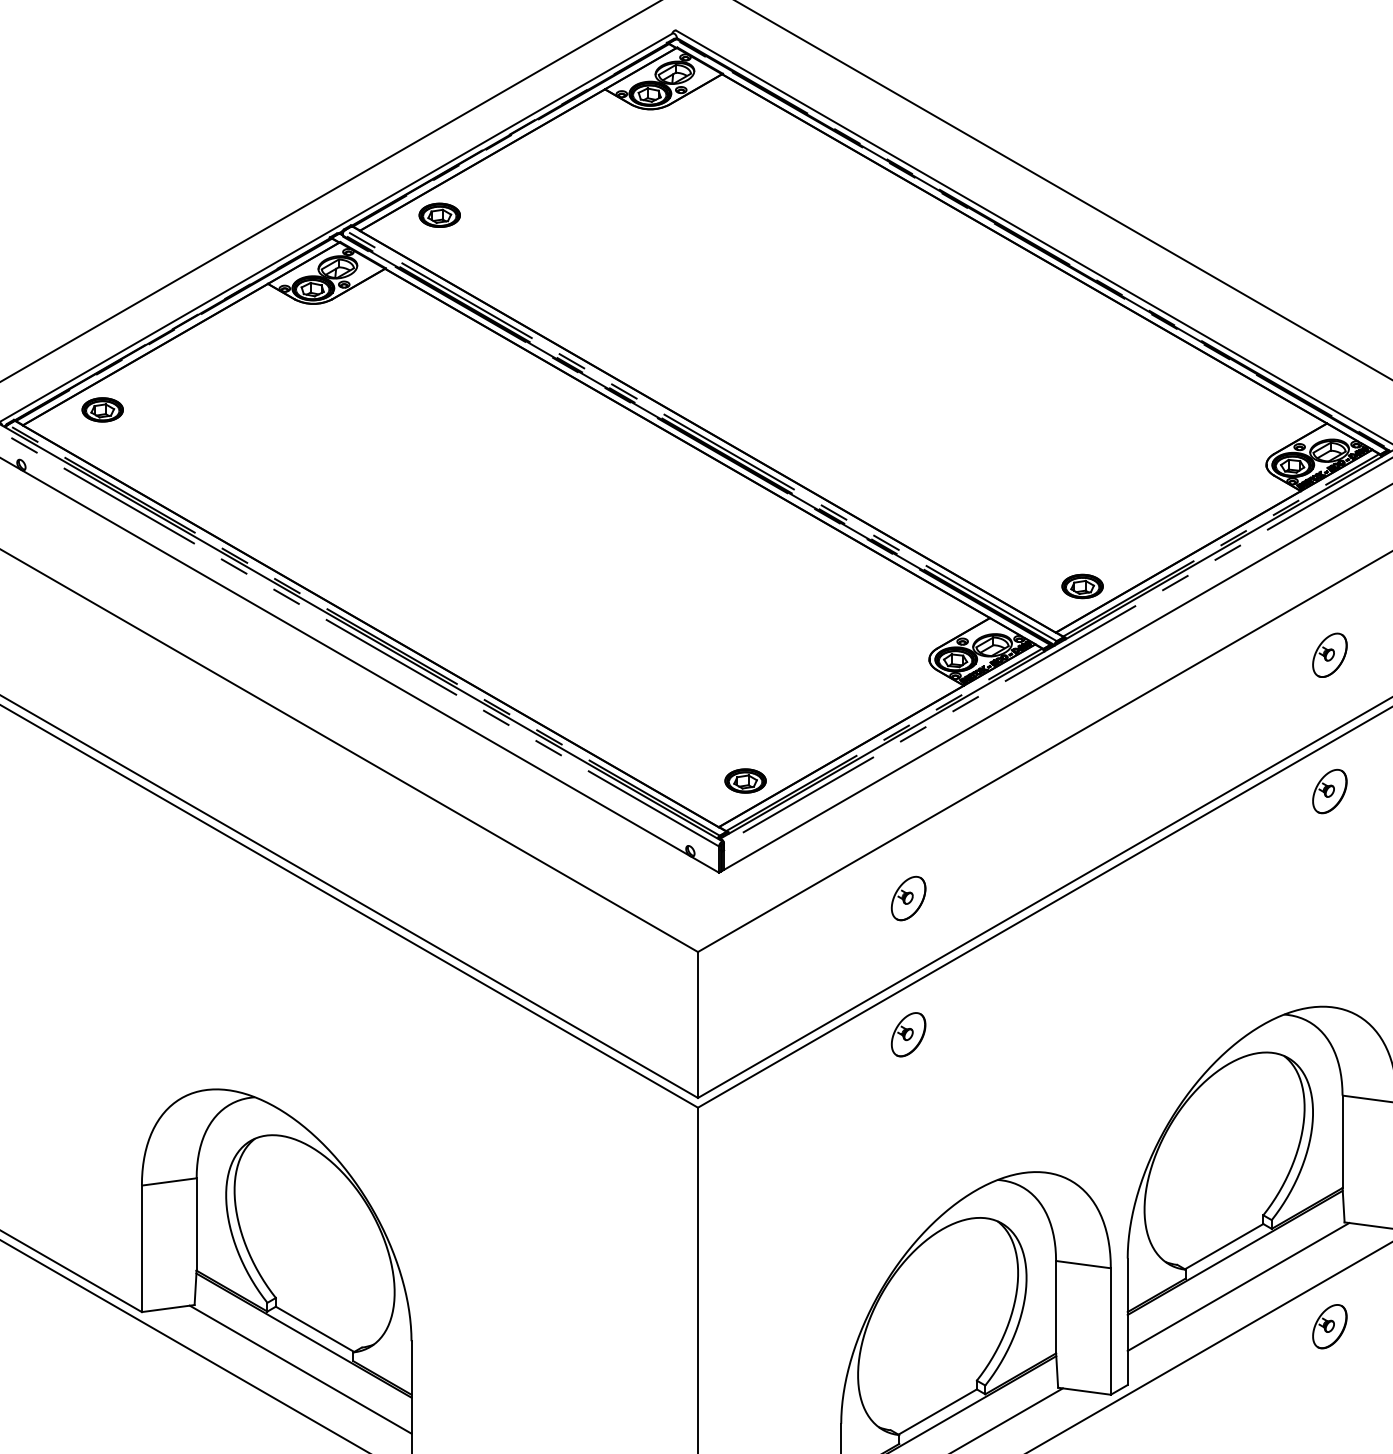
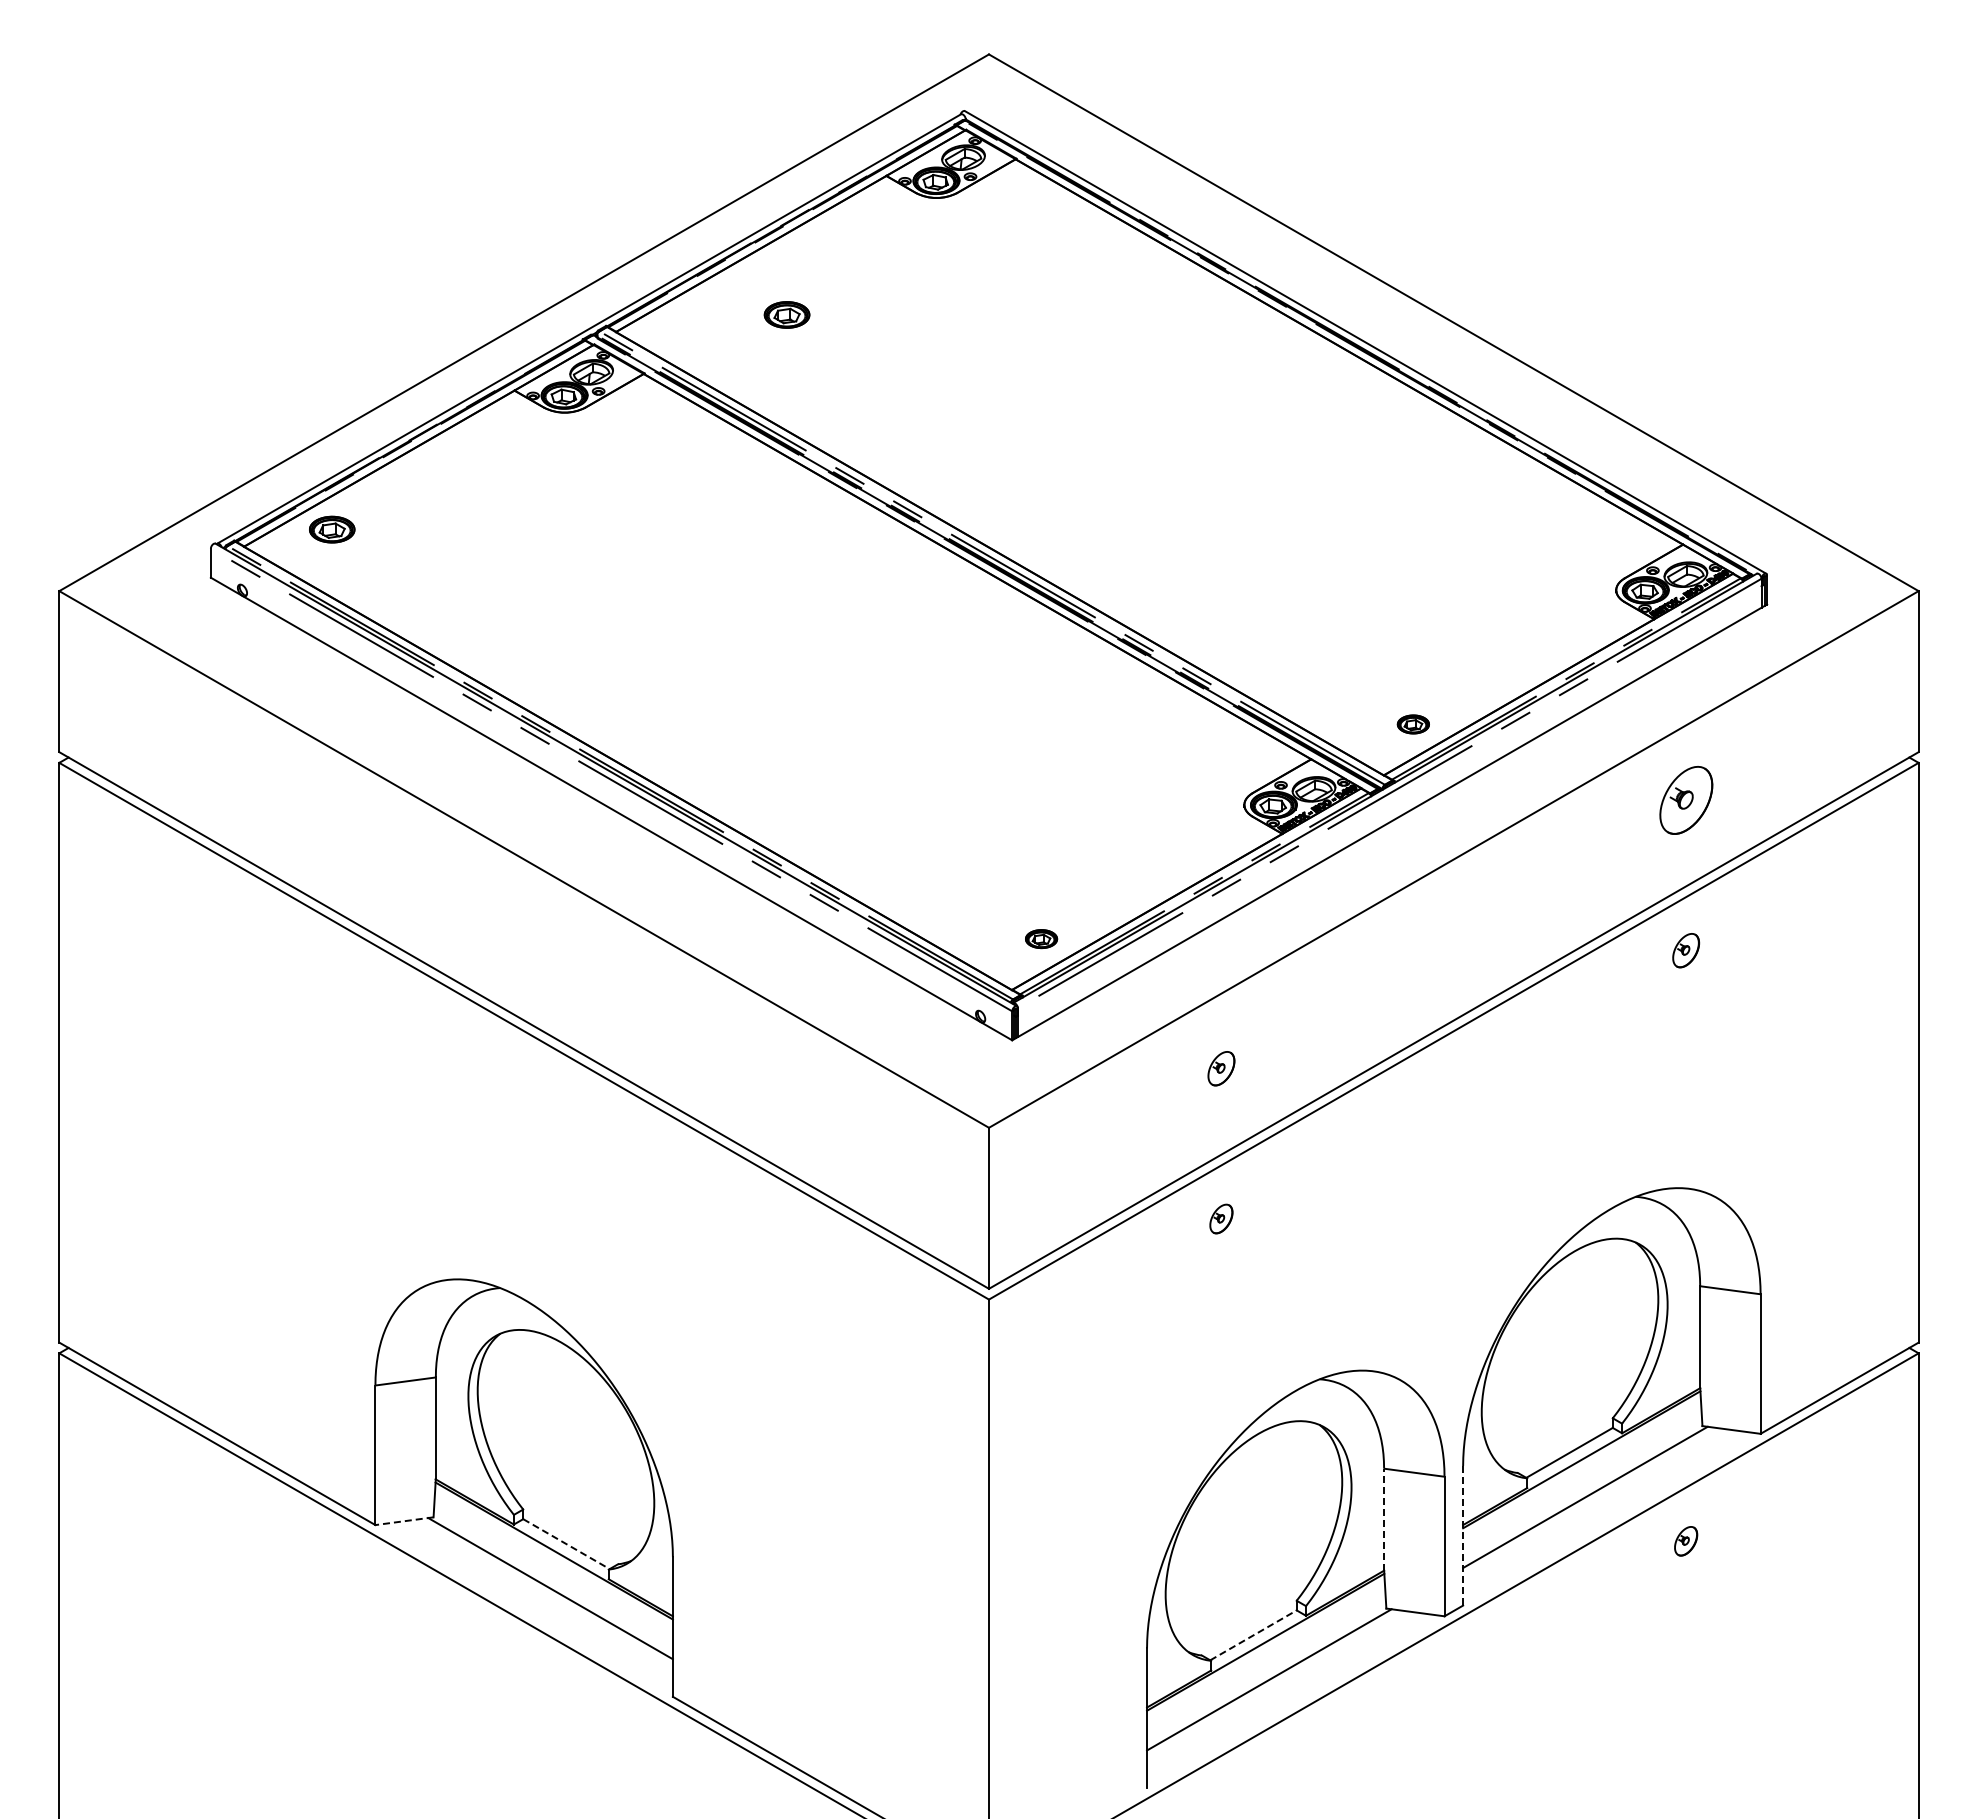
part: (439, 214) -> (786, 314), moved
part: (1082, 586) -> (1413, 724), size x0.7
part: (1329, 655) -> (1685, 800), size x1.4
part: (745, 780) -> (1041, 938), size x0.7
part: (1329, 791) -> (1685, 950), size x0.7
part: (908, 898) -> (1221, 1068), size x0.7
part: (908, 1034) -> (1221, 1218), size x0.6
line: (1056, 1307) -> (1384, 1519), solid -> dashed
line: (168, 1308) -> (404, 1521), solid -> dashed
line: (1128, 1321) -> (1463, 1535), solid -> dashed
part: (1329, 1326) -> (1685, 1541), size x0.6
line: (315, 1329) -> (566, 1544), solid -> dashed
line: (937, 1412) -> (1253, 1635), solid -> dashed

